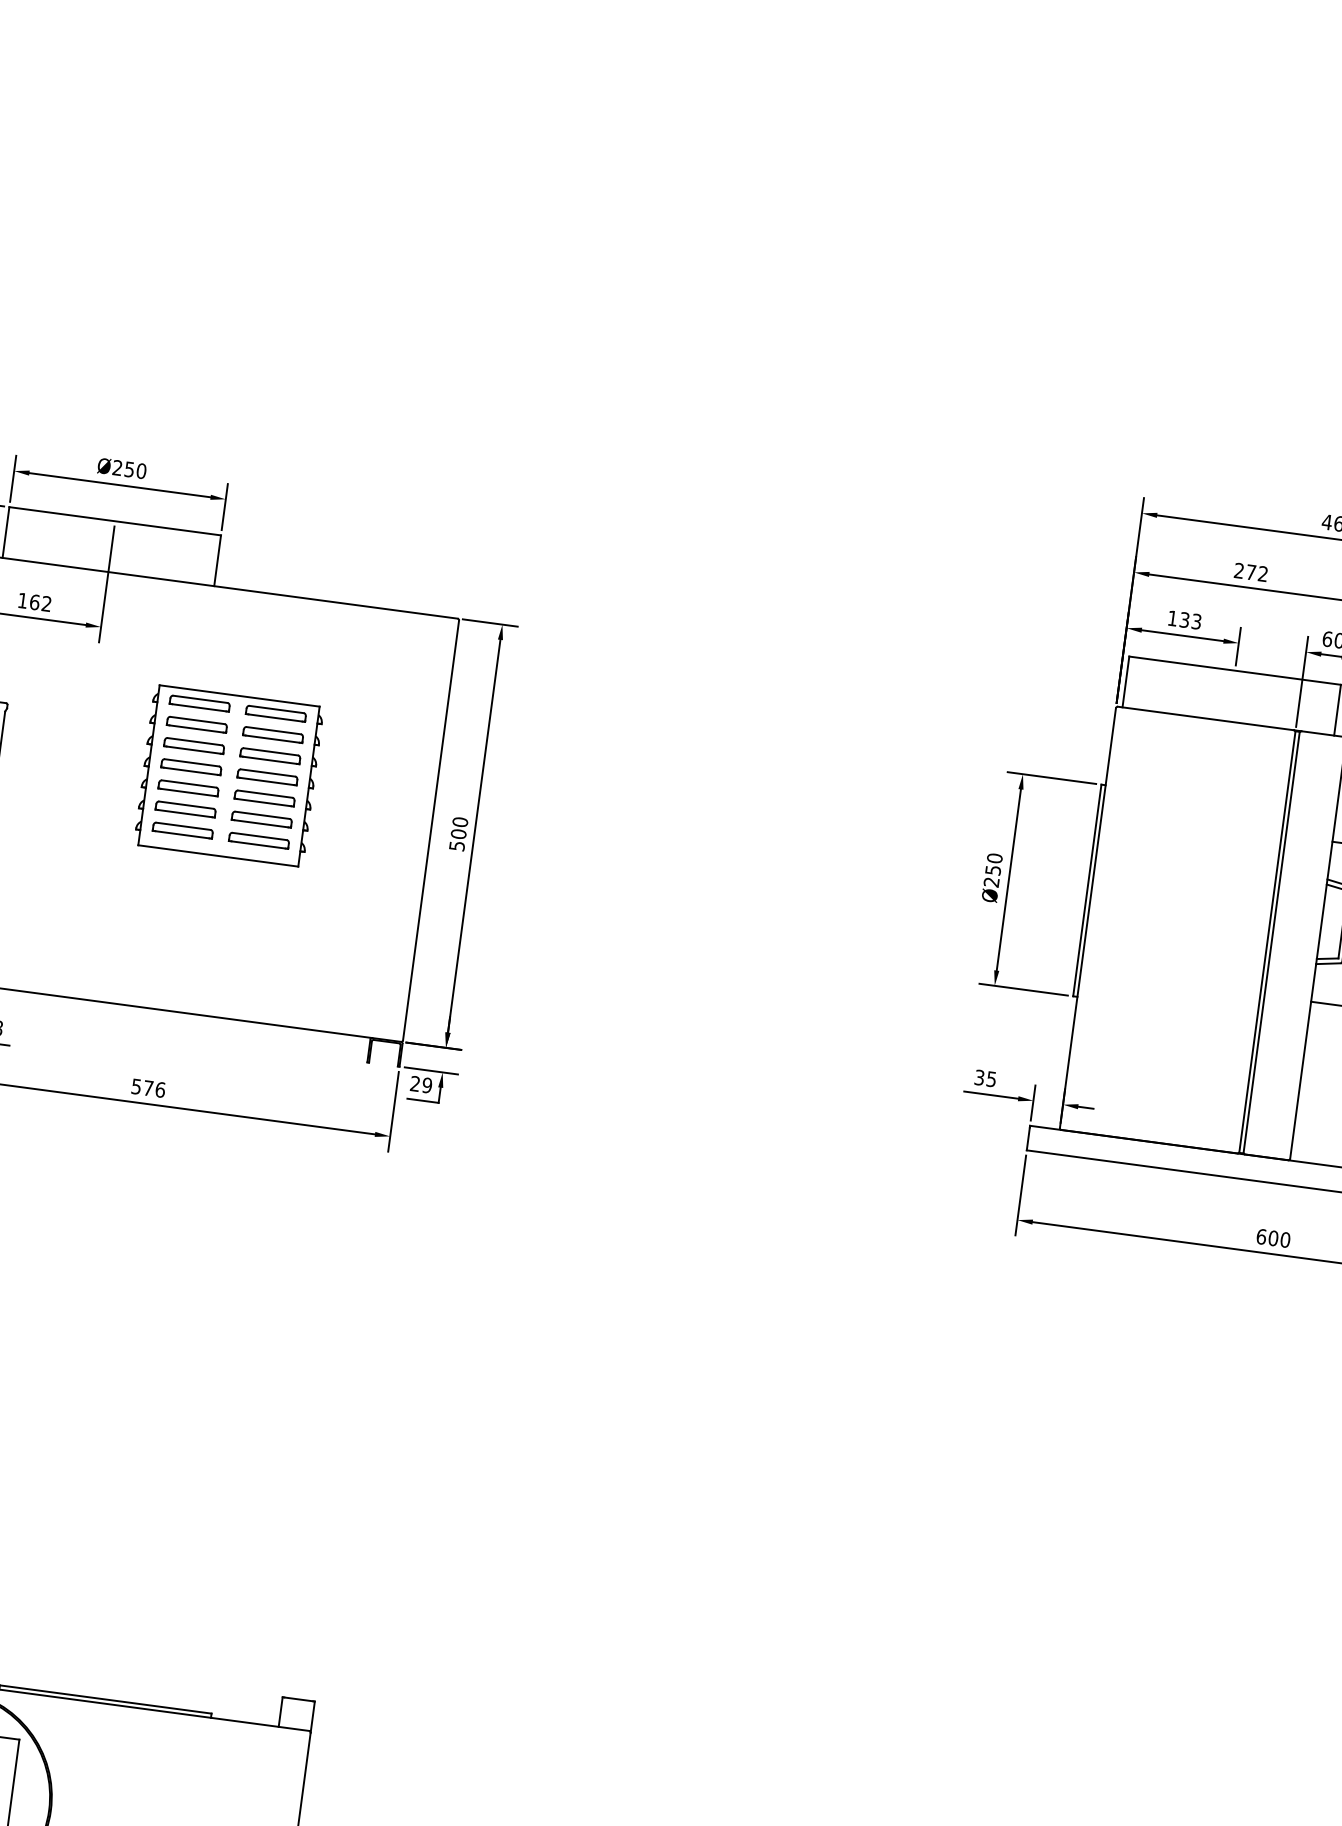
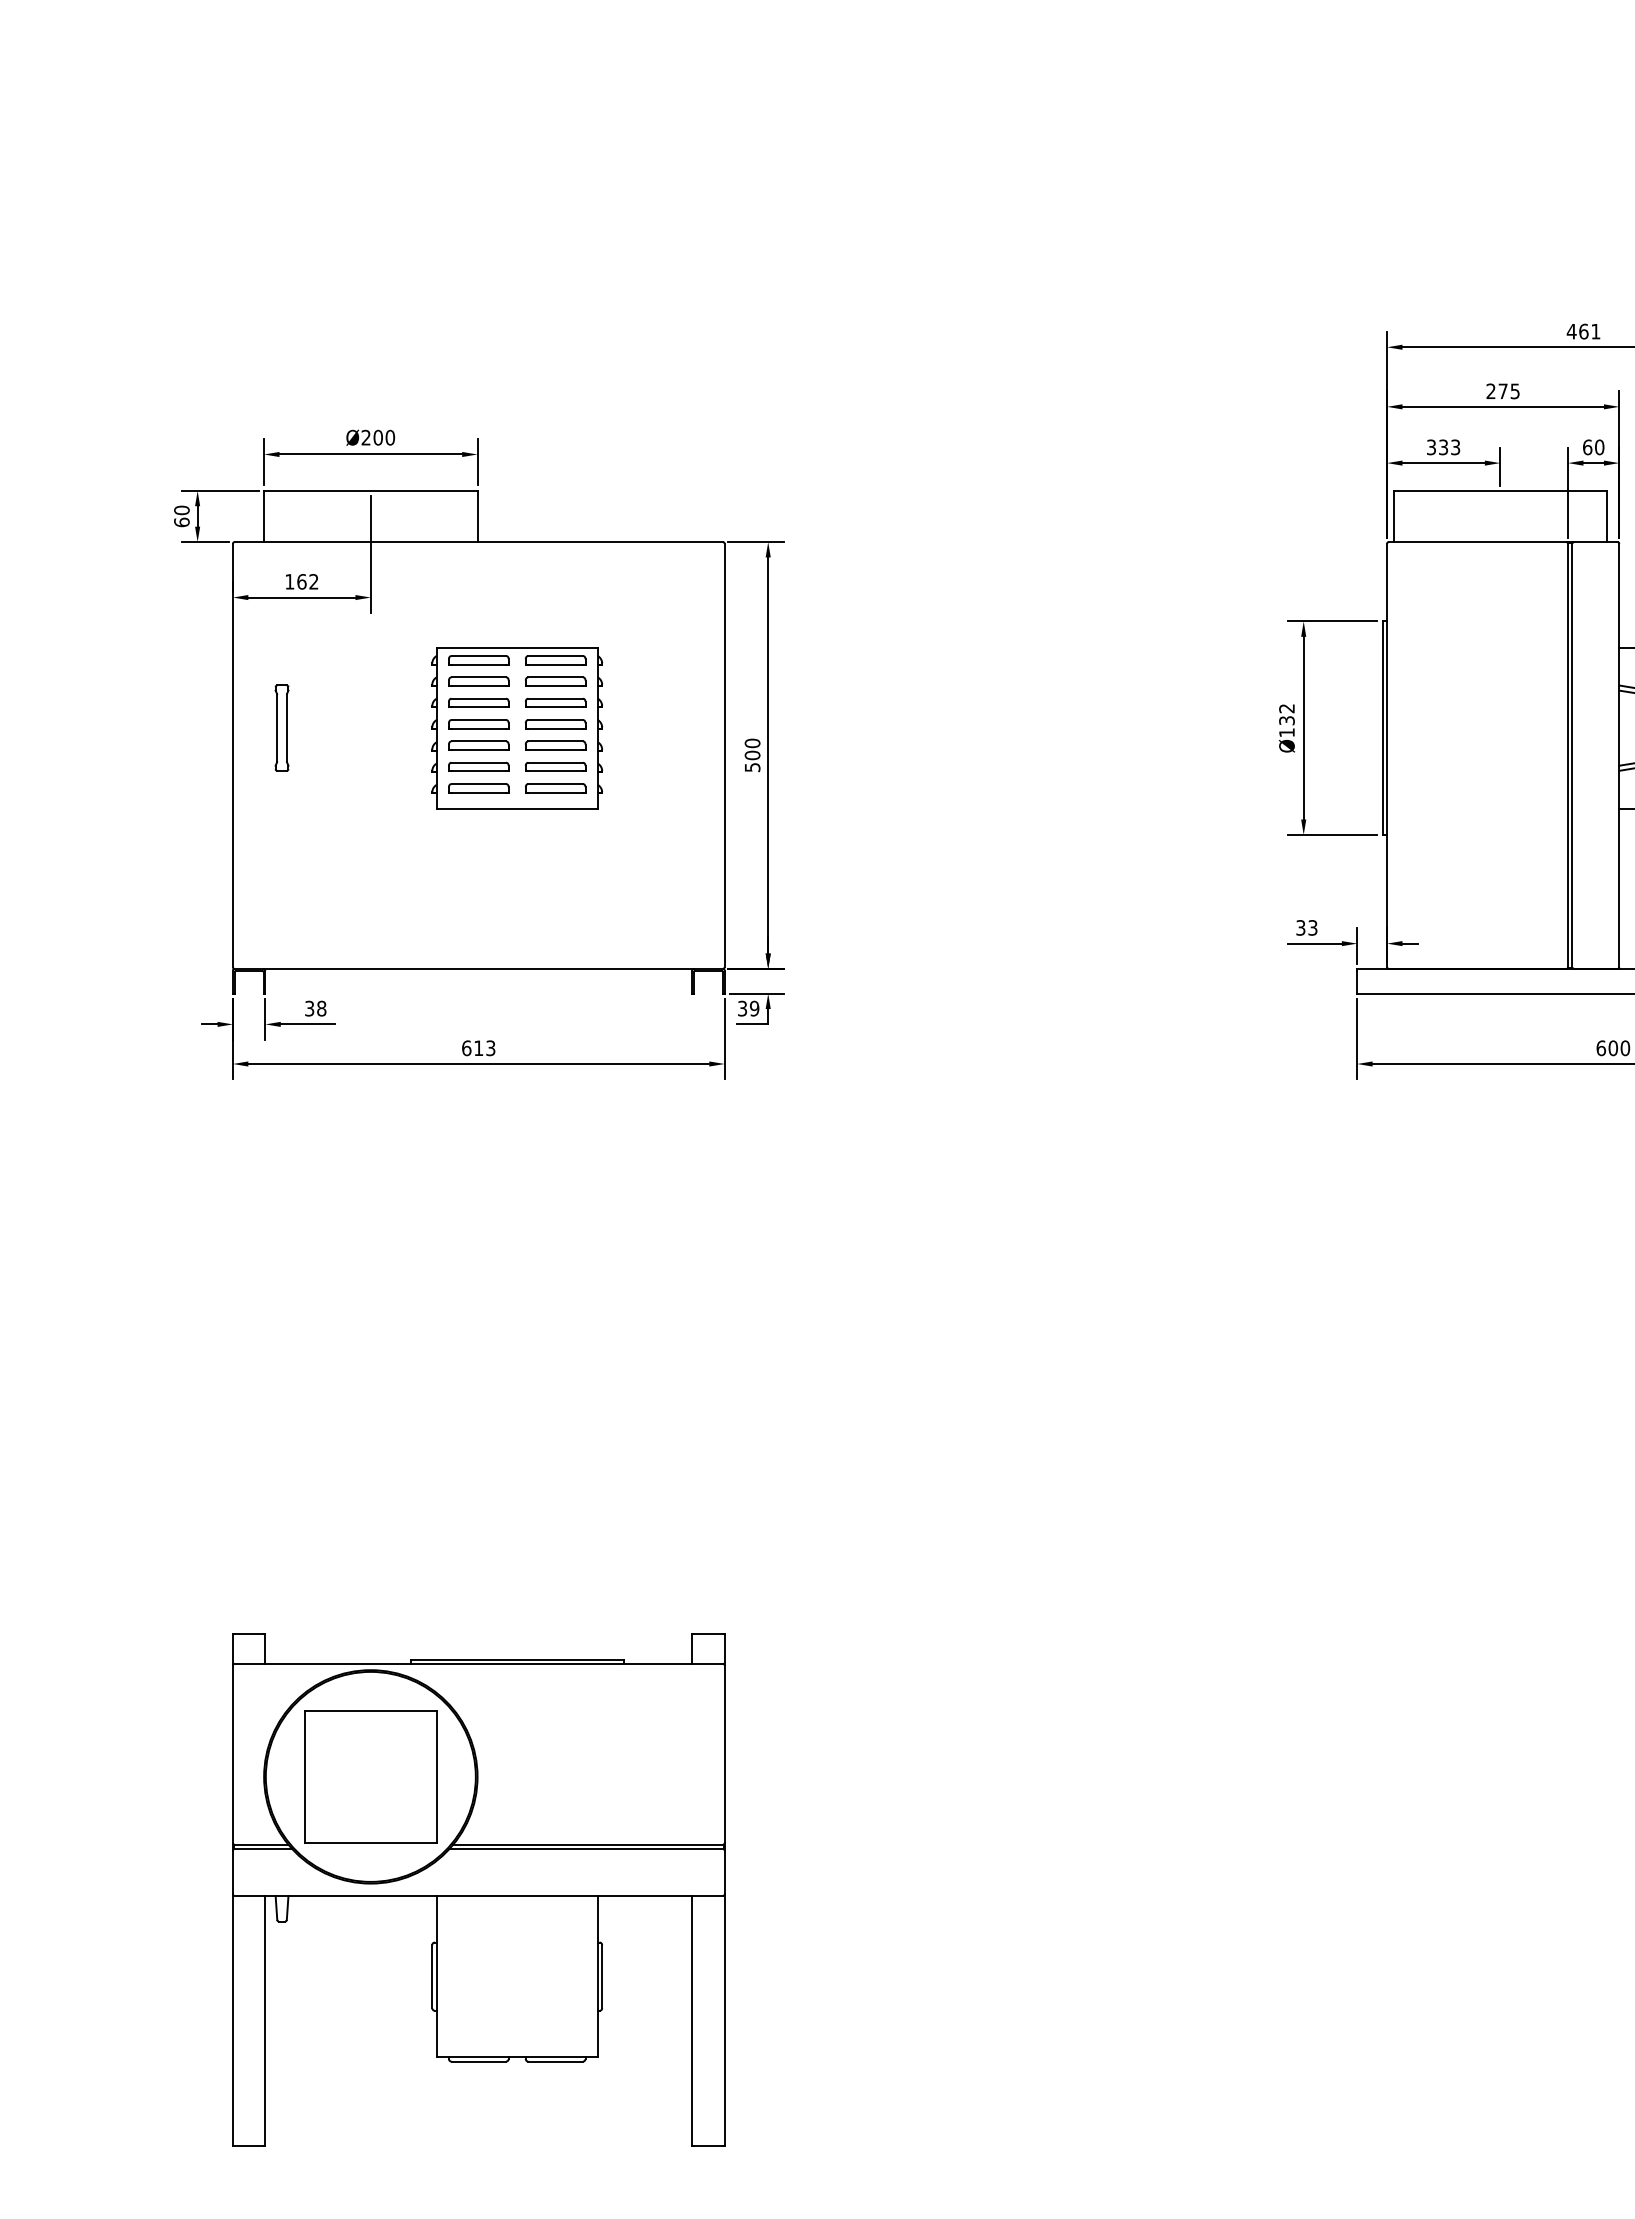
text: (128, 469) -> (377, 437), Ø250 -> Ø200
text: (1262, 574) -> (1514, 391), 272 -> 275
text: (1172, 618) -> (1431, 447), 133 -> 333
text: (992, 870) -> (1286, 720), Ø250 -> Ø132
text: (991, 1078) -> (1312, 927), 35 -> 33
text: (415, 1083) -> (742, 1008), 29 -> 39
text: (148, 1088) -> (478, 1048), 576 -> 613

